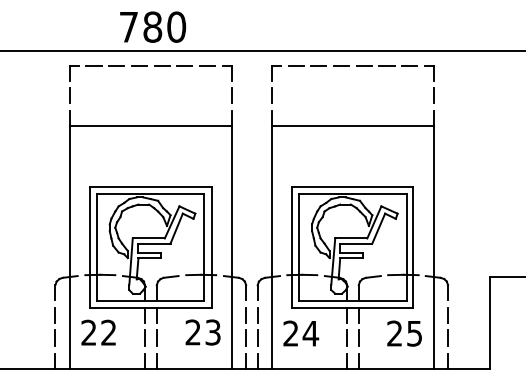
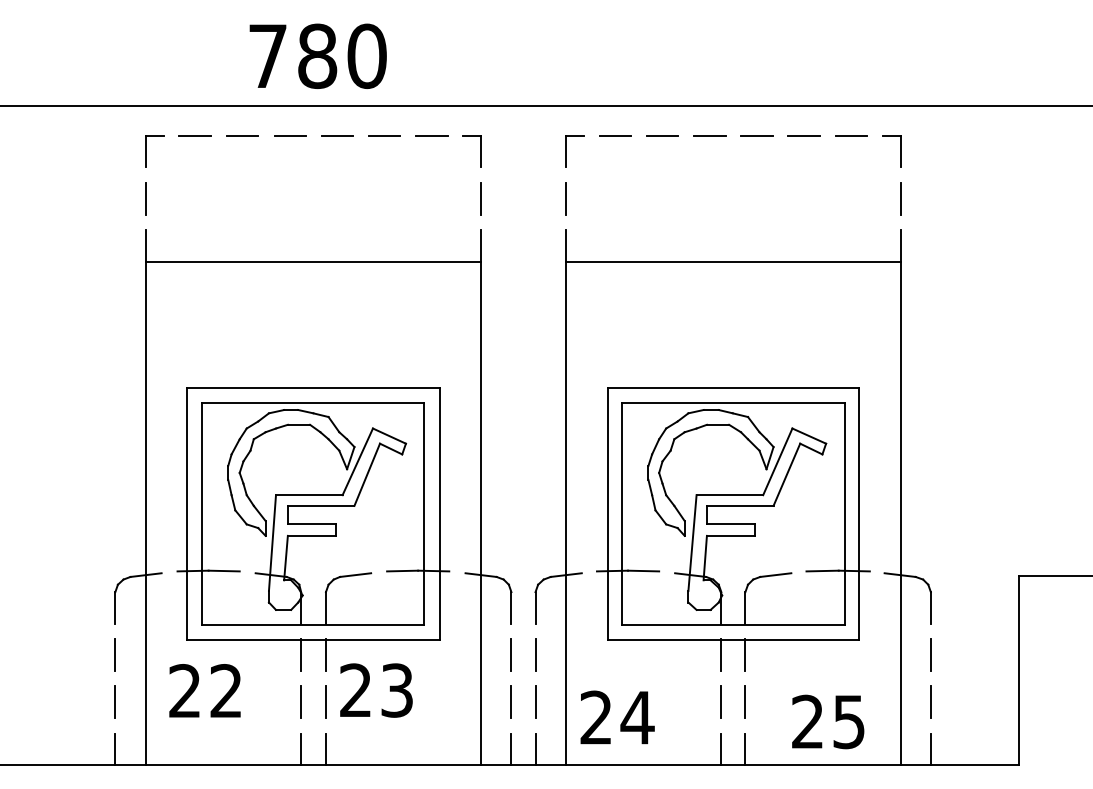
text: (202, 332) -> (375, 690), moved
text: (301, 333) -> (618, 717), moved
text: (404, 333) -> (827, 721), moved

